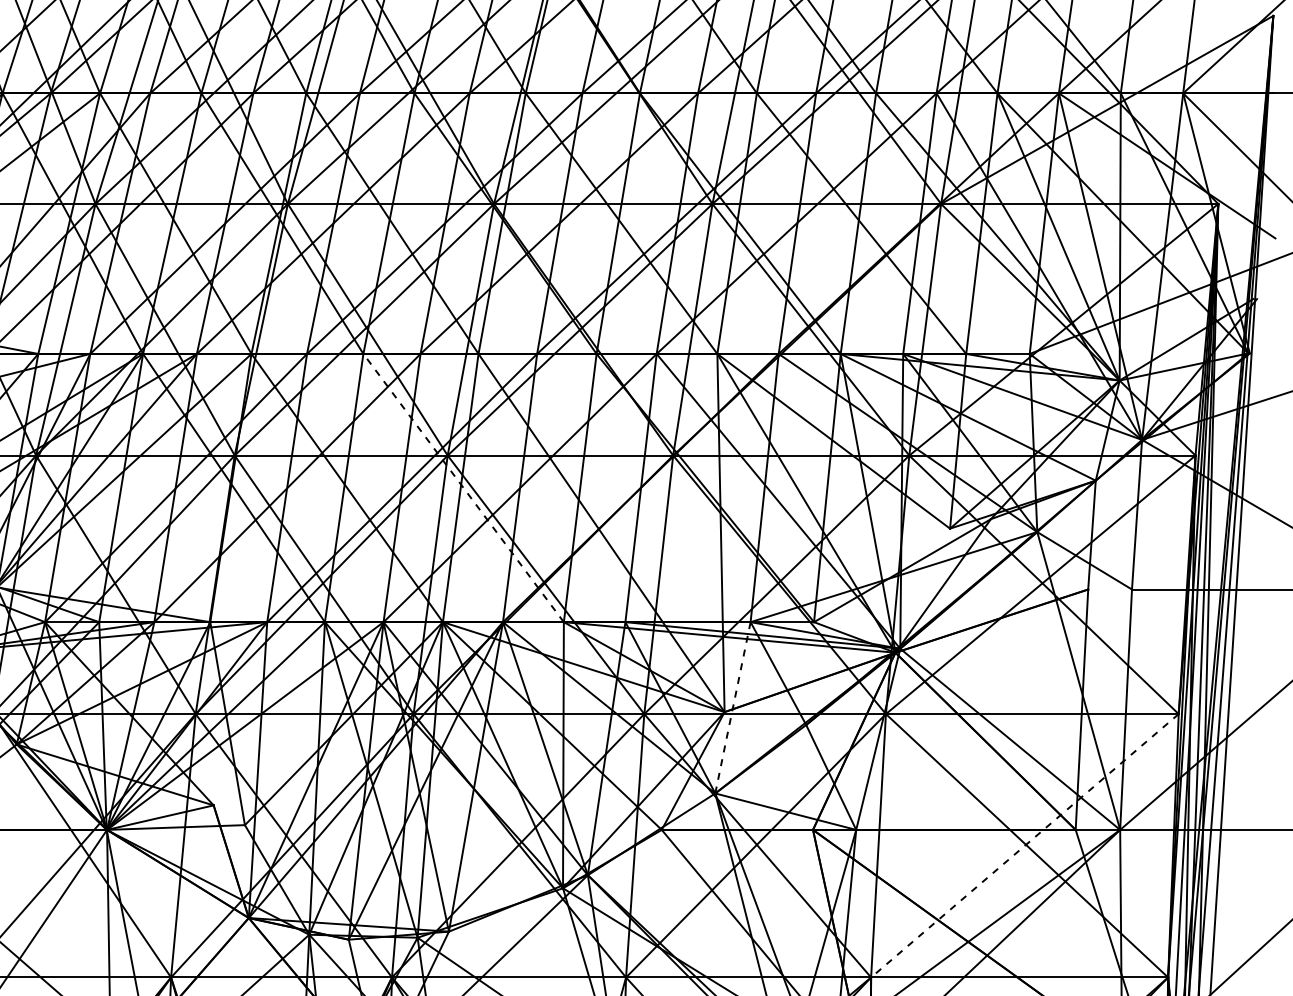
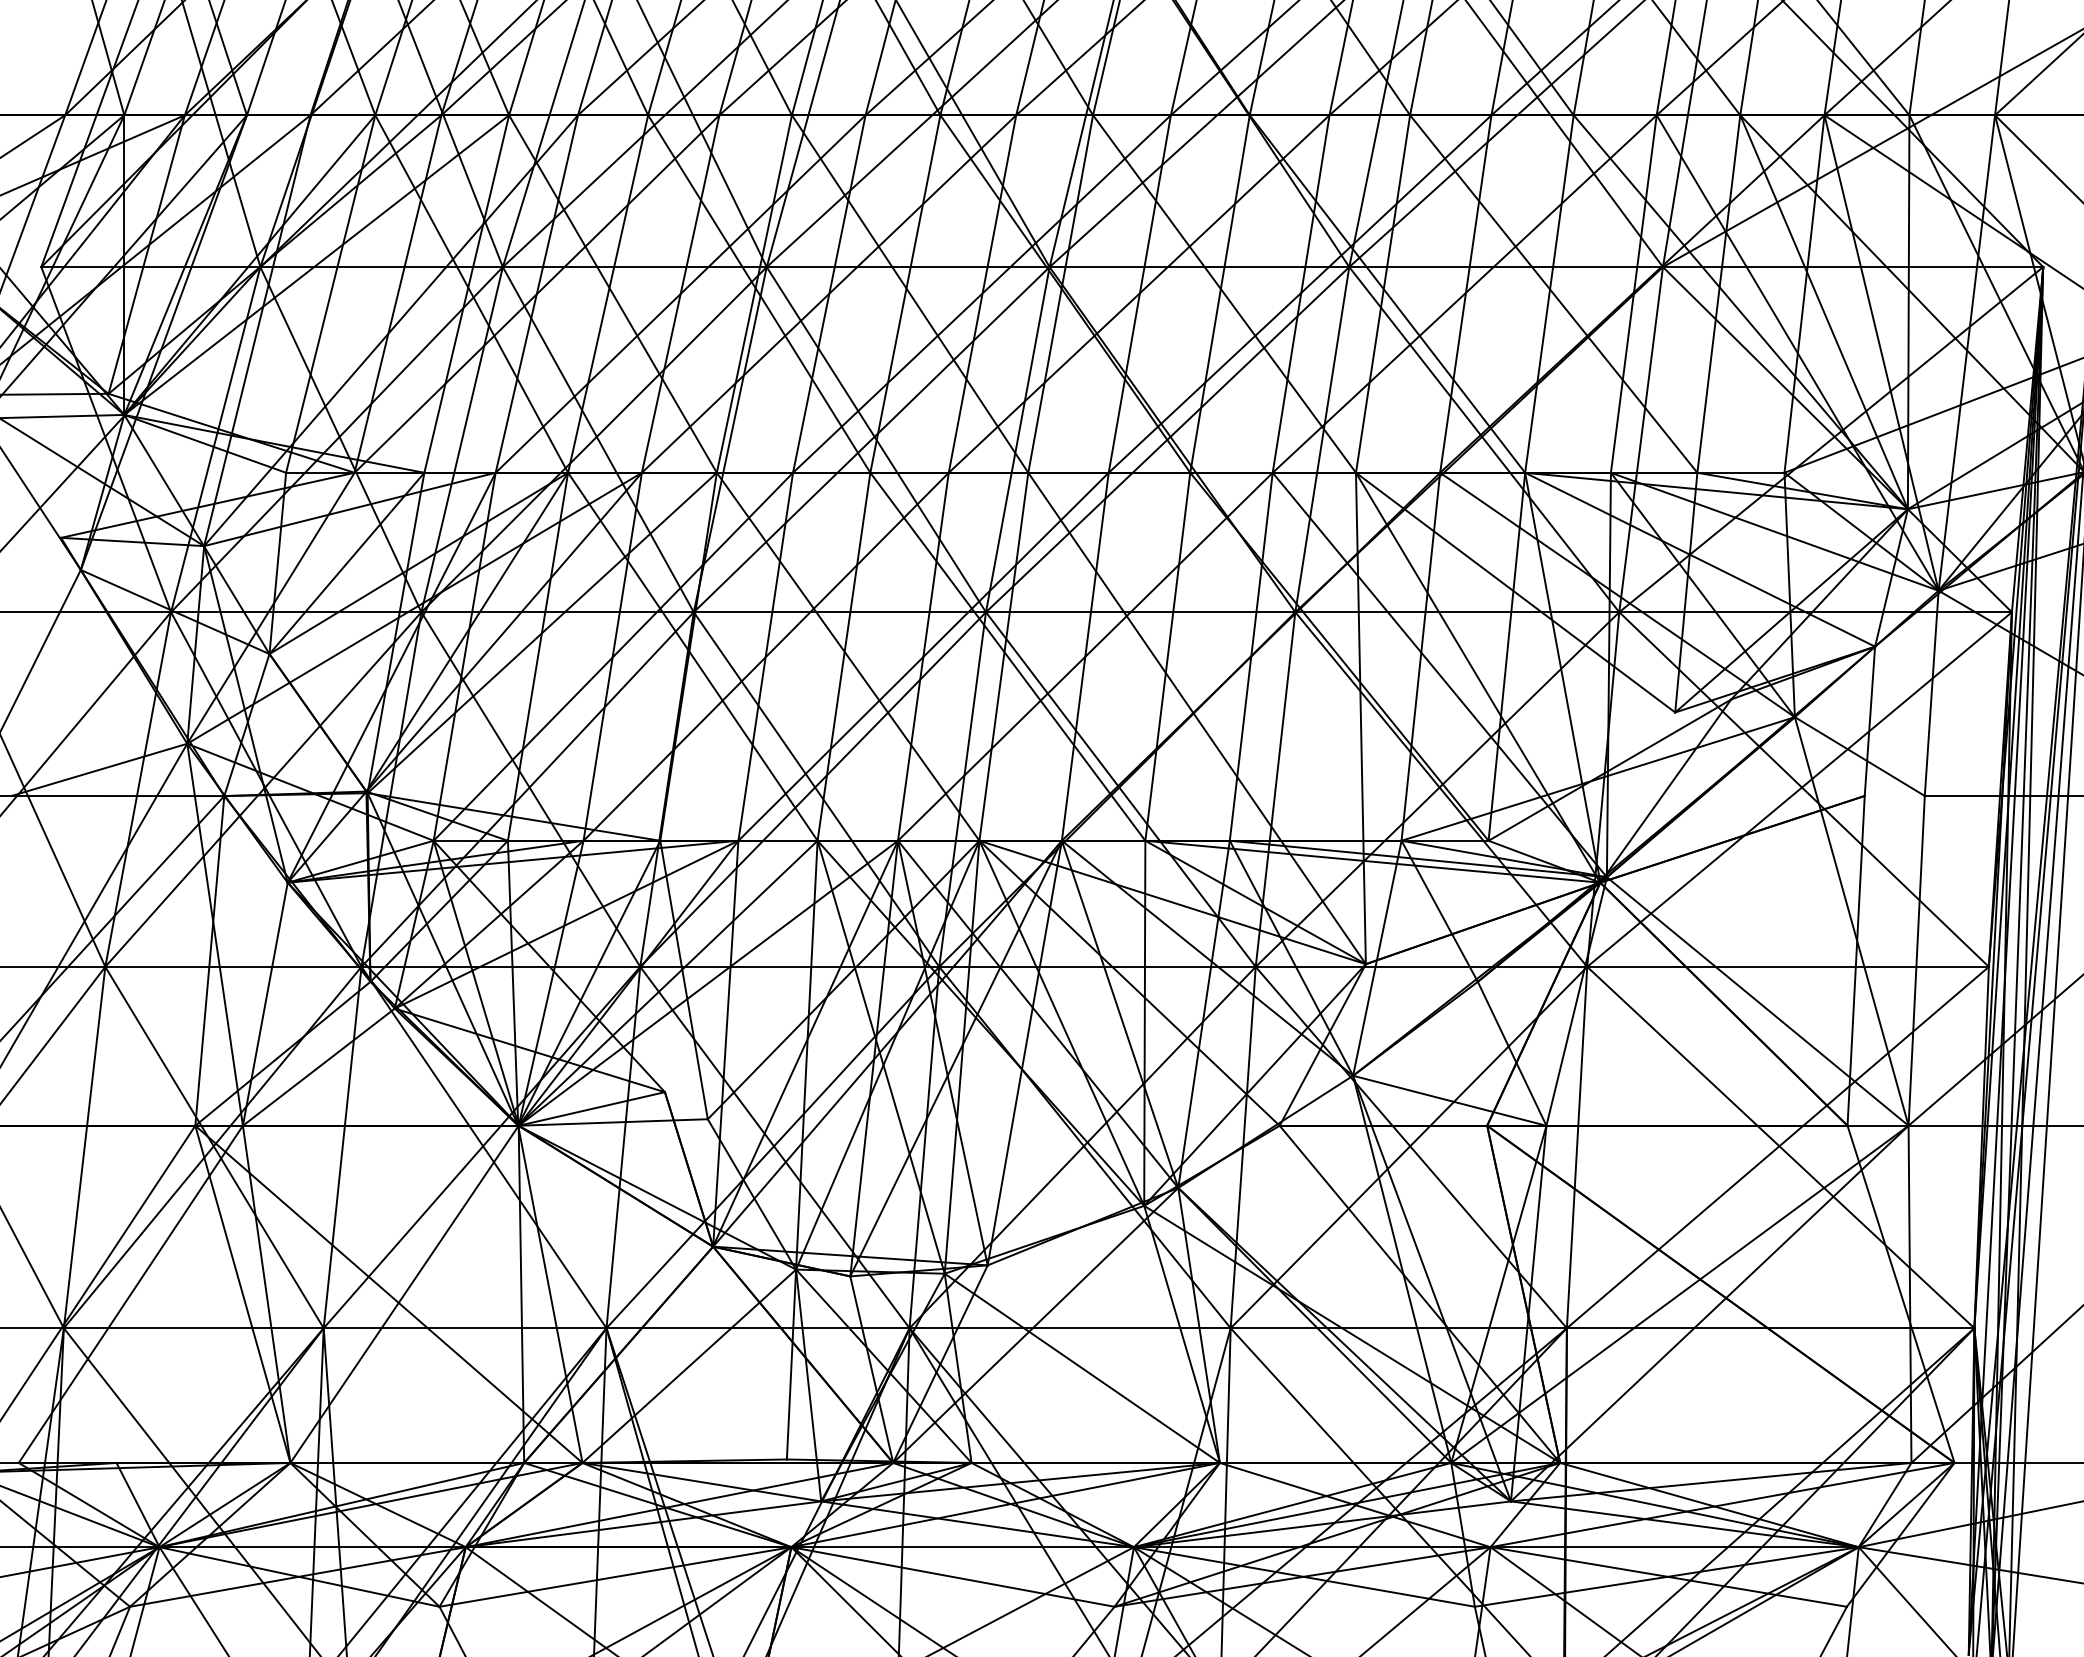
line: (463, 487) -> (1007, 656), dashed -> solid
line: (733, 707) -> (1377, 958), dashed -> solid
line: (1024, 845) -> (1777, 1147), dashed -> solid

